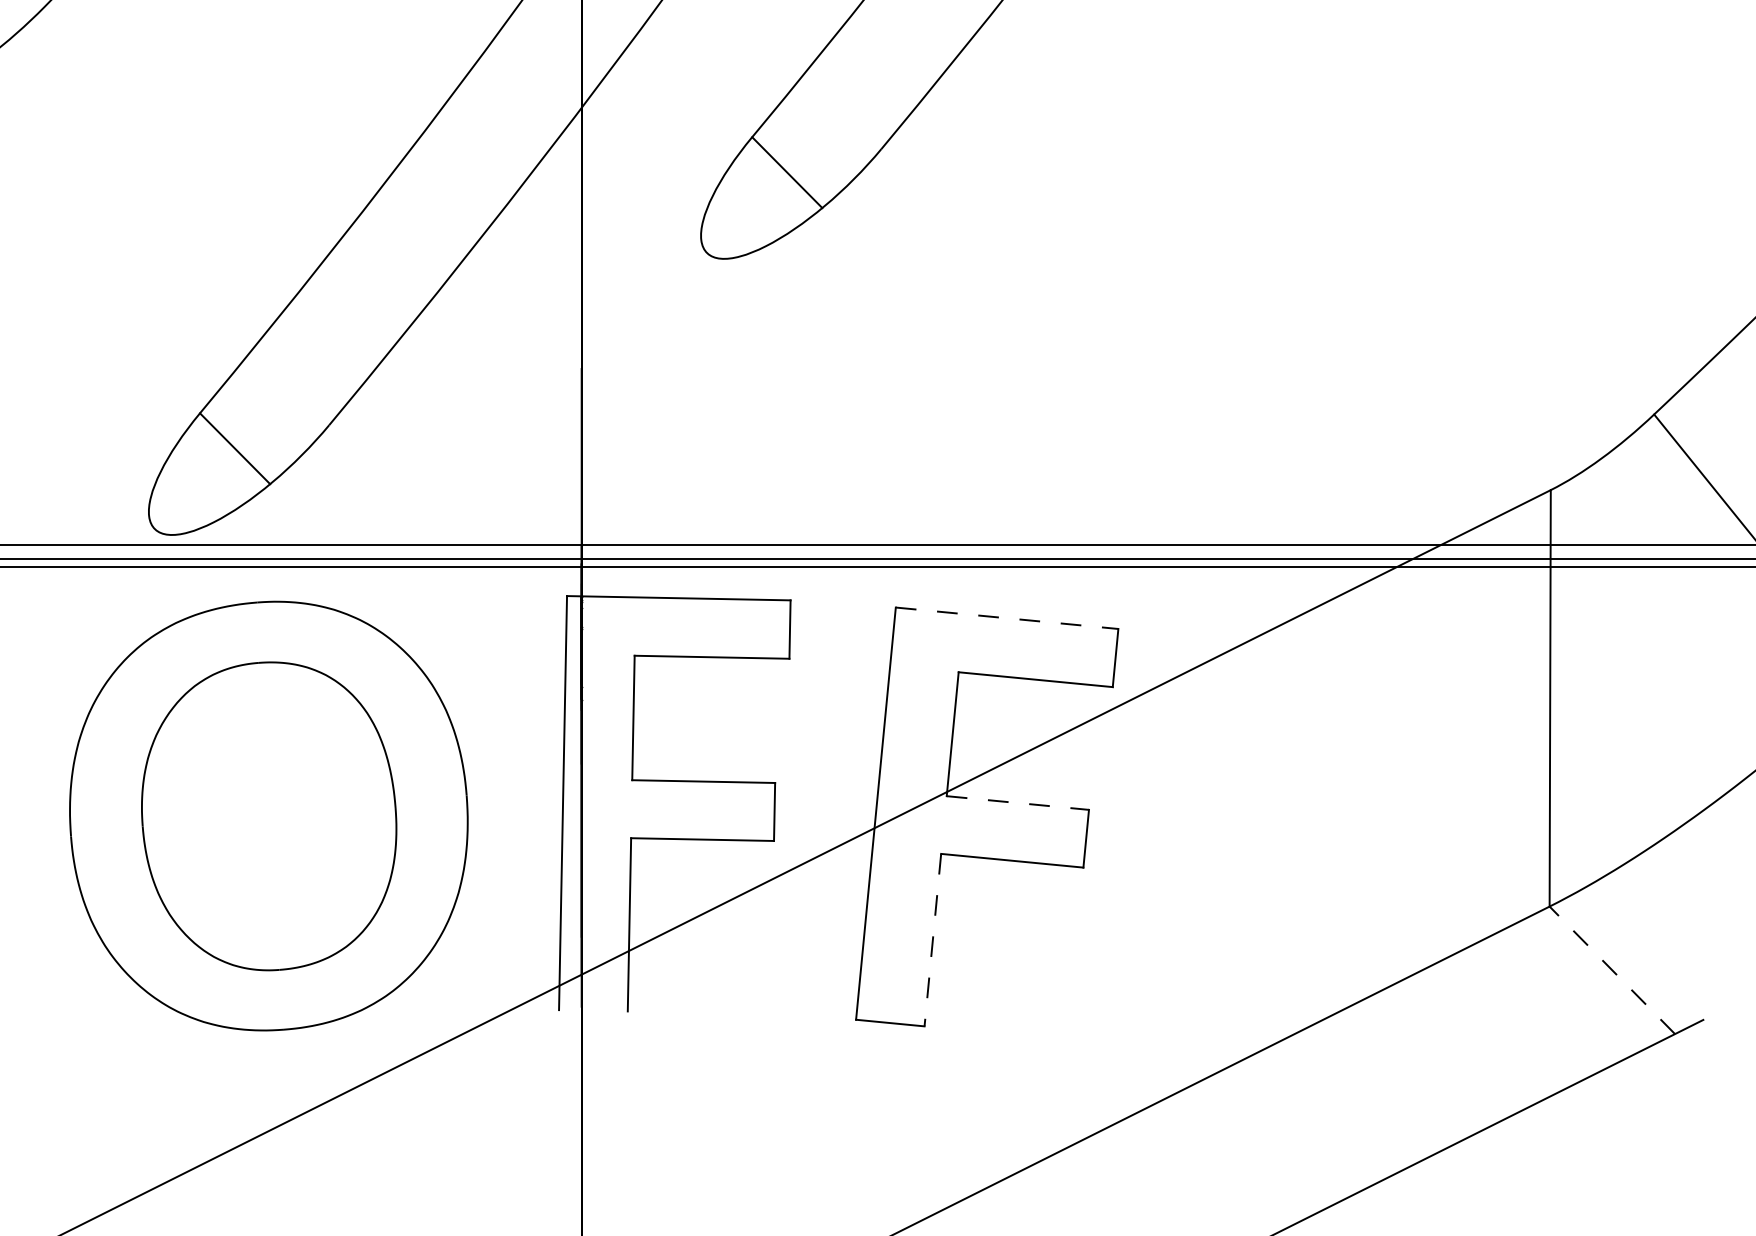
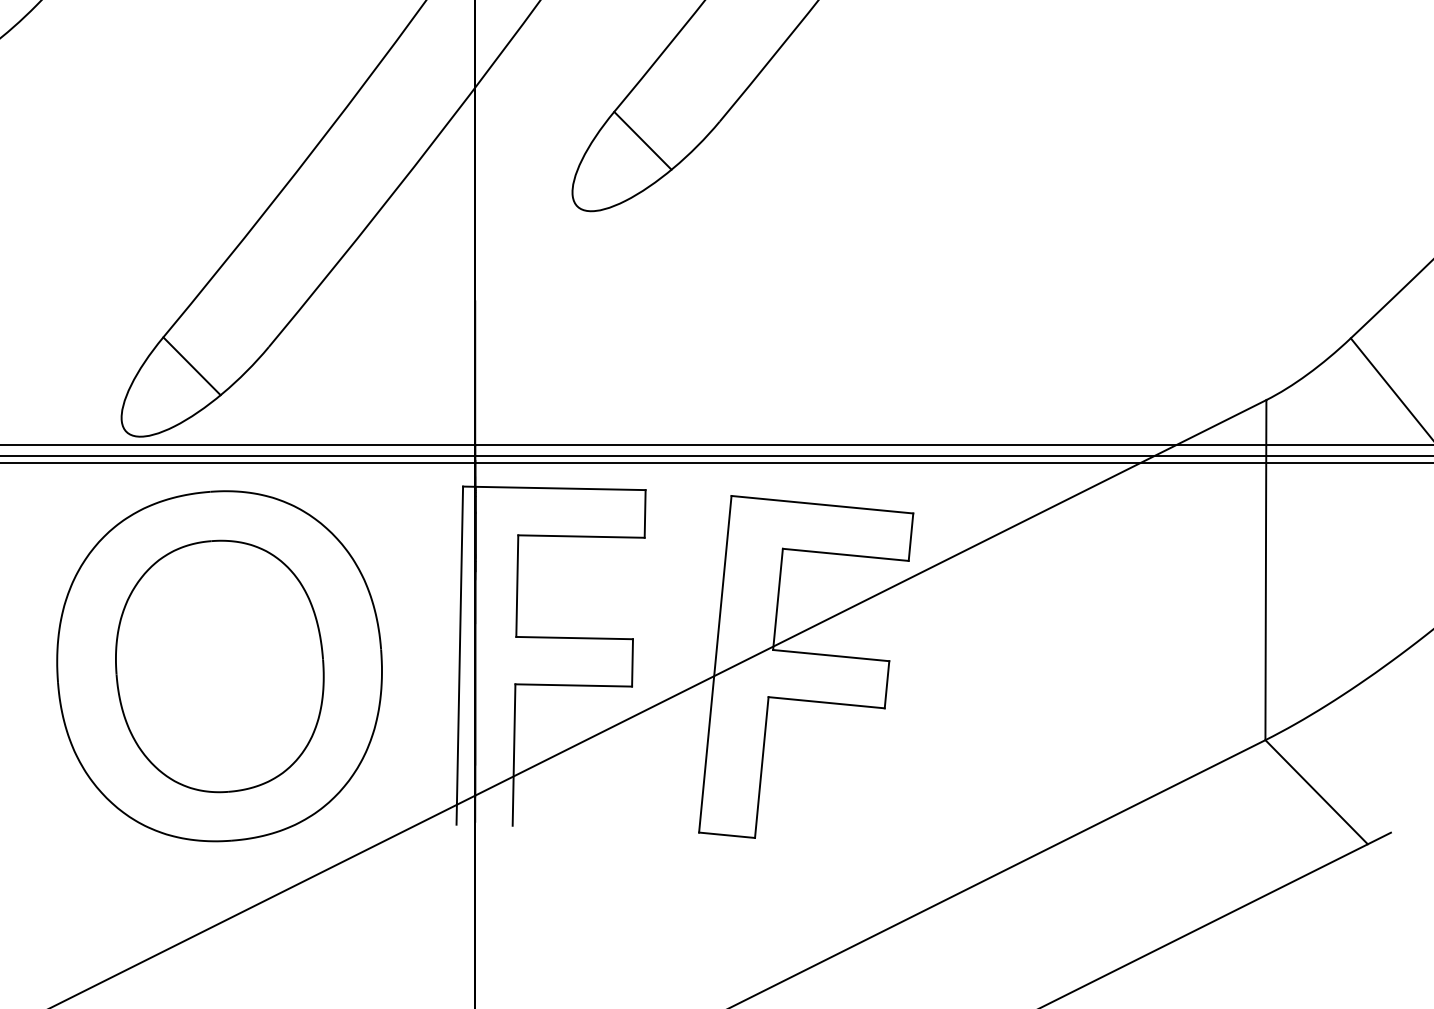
line: (1007, 618) -> (822, 504), dashed -> solid
line: (1018, 802) -> (831, 655), dashed -> solid
line: (932, 940) -> (761, 767), dashed -> solid
line: (1612, 969) -> (1316, 791), dashed -> solid

